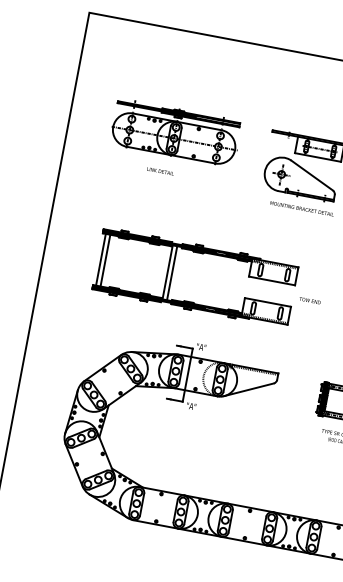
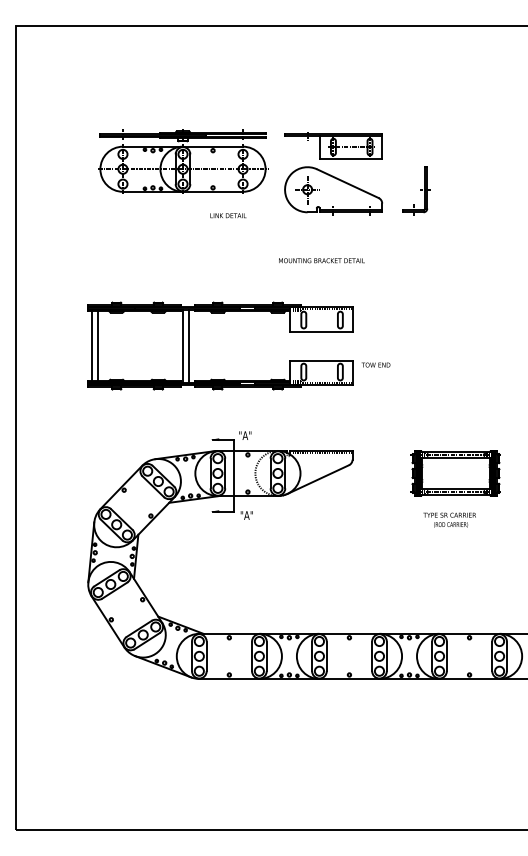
part: (175, 132) -> (183, 161), moved
text: (160, 171) -> (228, 215), moved
text: (301, 208) -> (321, 260), moved
text: (309, 300) -> (375, 364), moved

